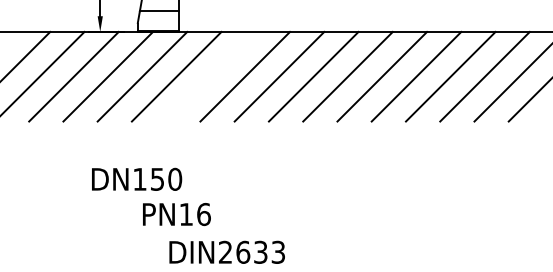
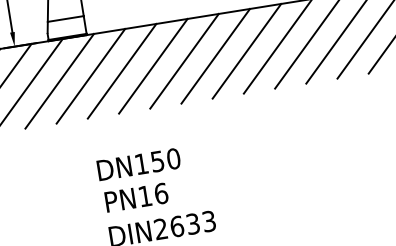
line: (210, 76) -> (121, 71), added
text: (137, 178) -> (139, 163), moved
text: (176, 214) -> (136, 197), moved

